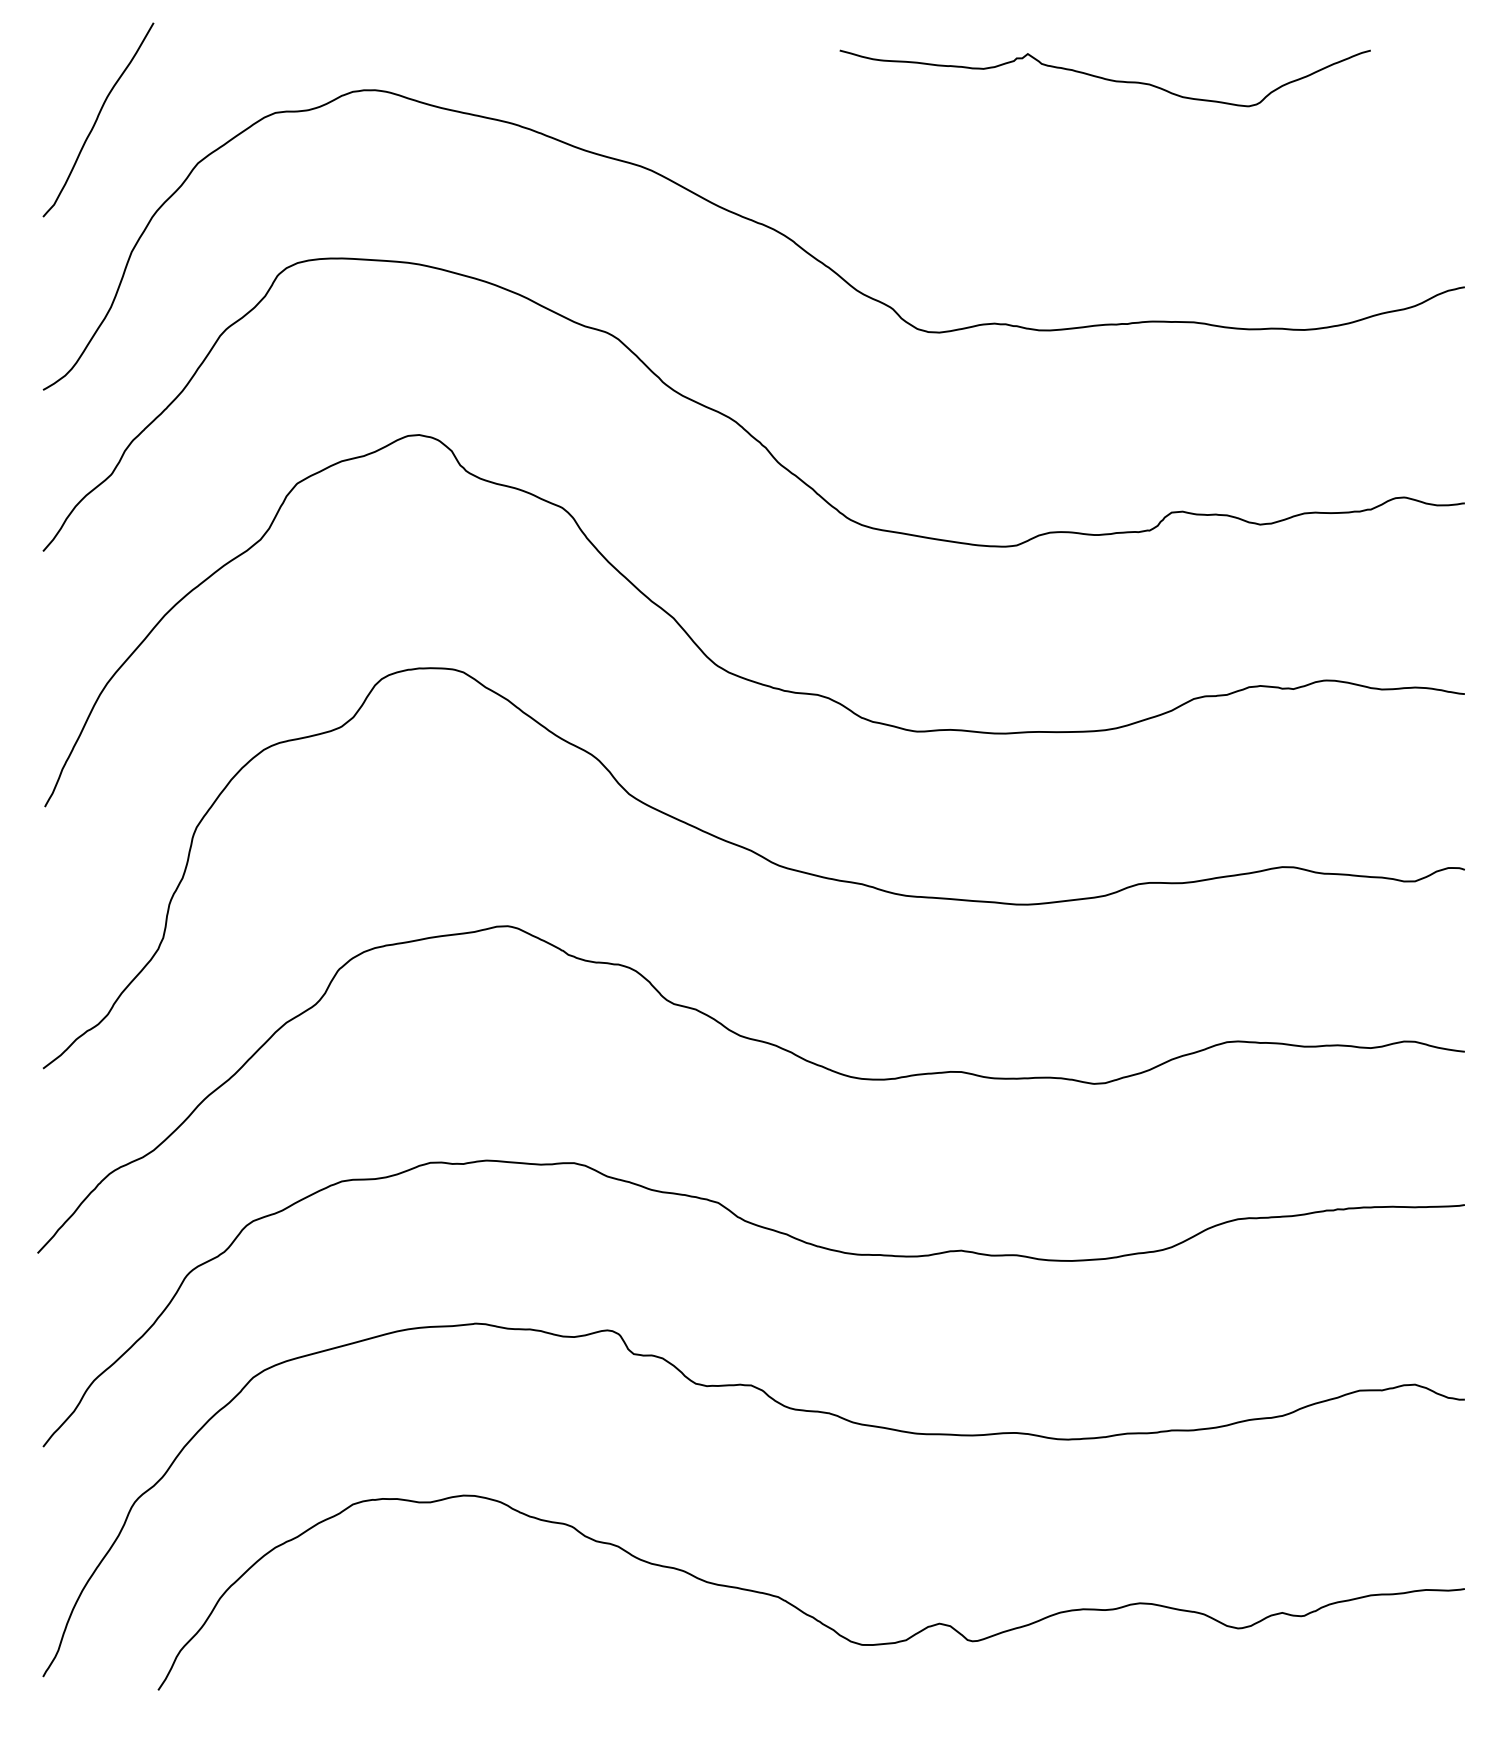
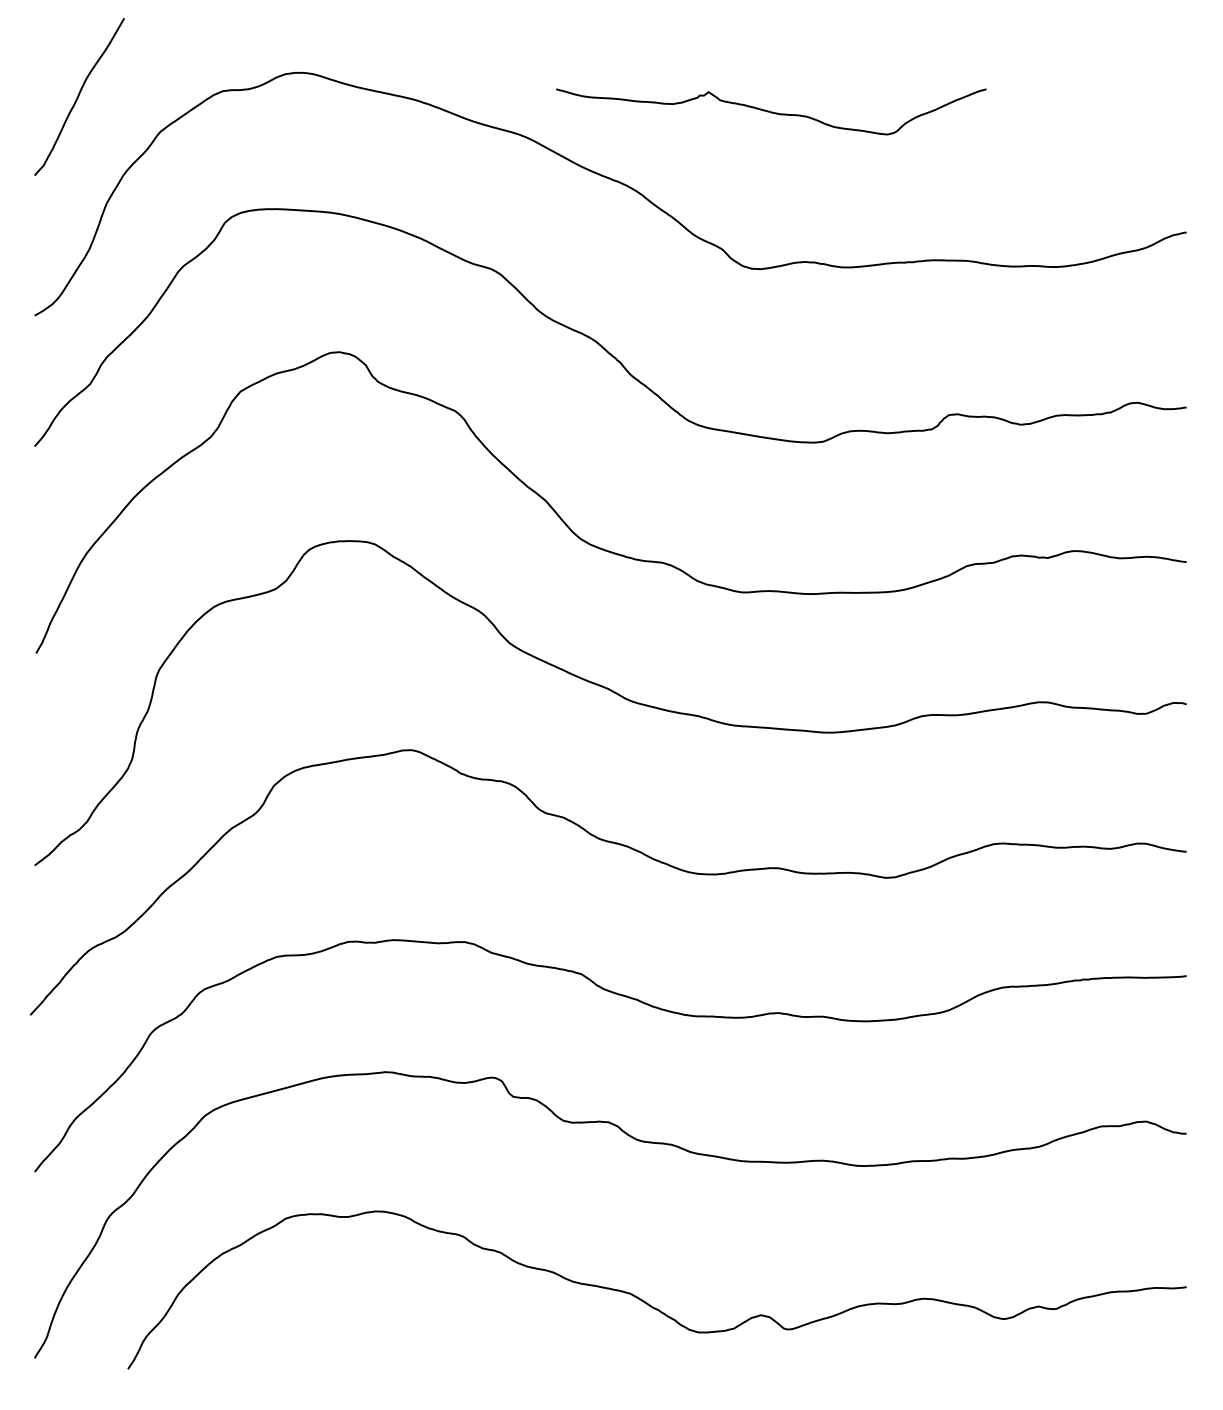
curve: (1104, 78) -> (770, 111), moved

